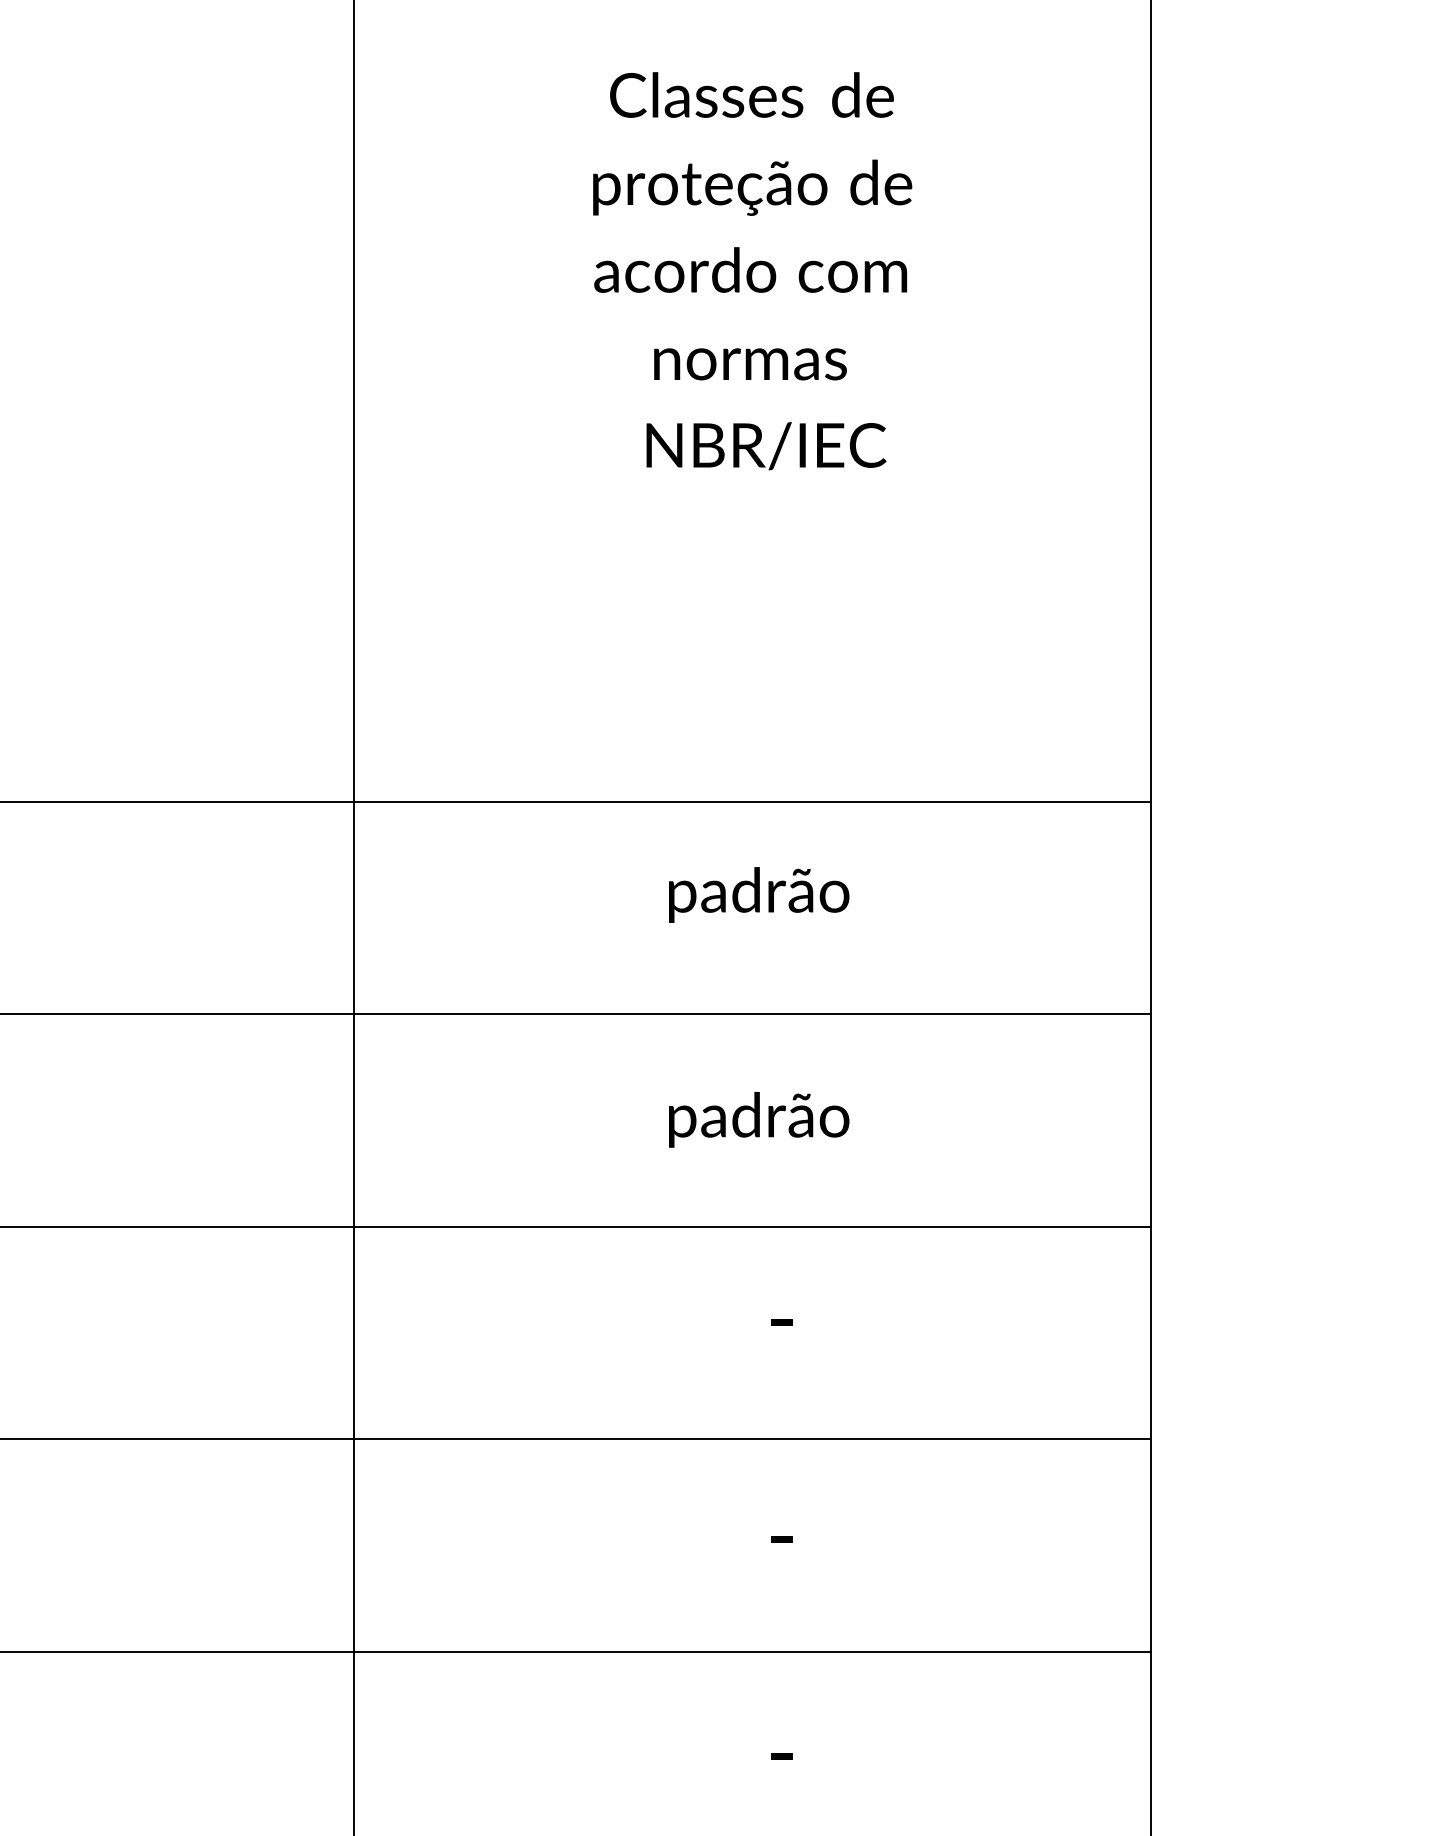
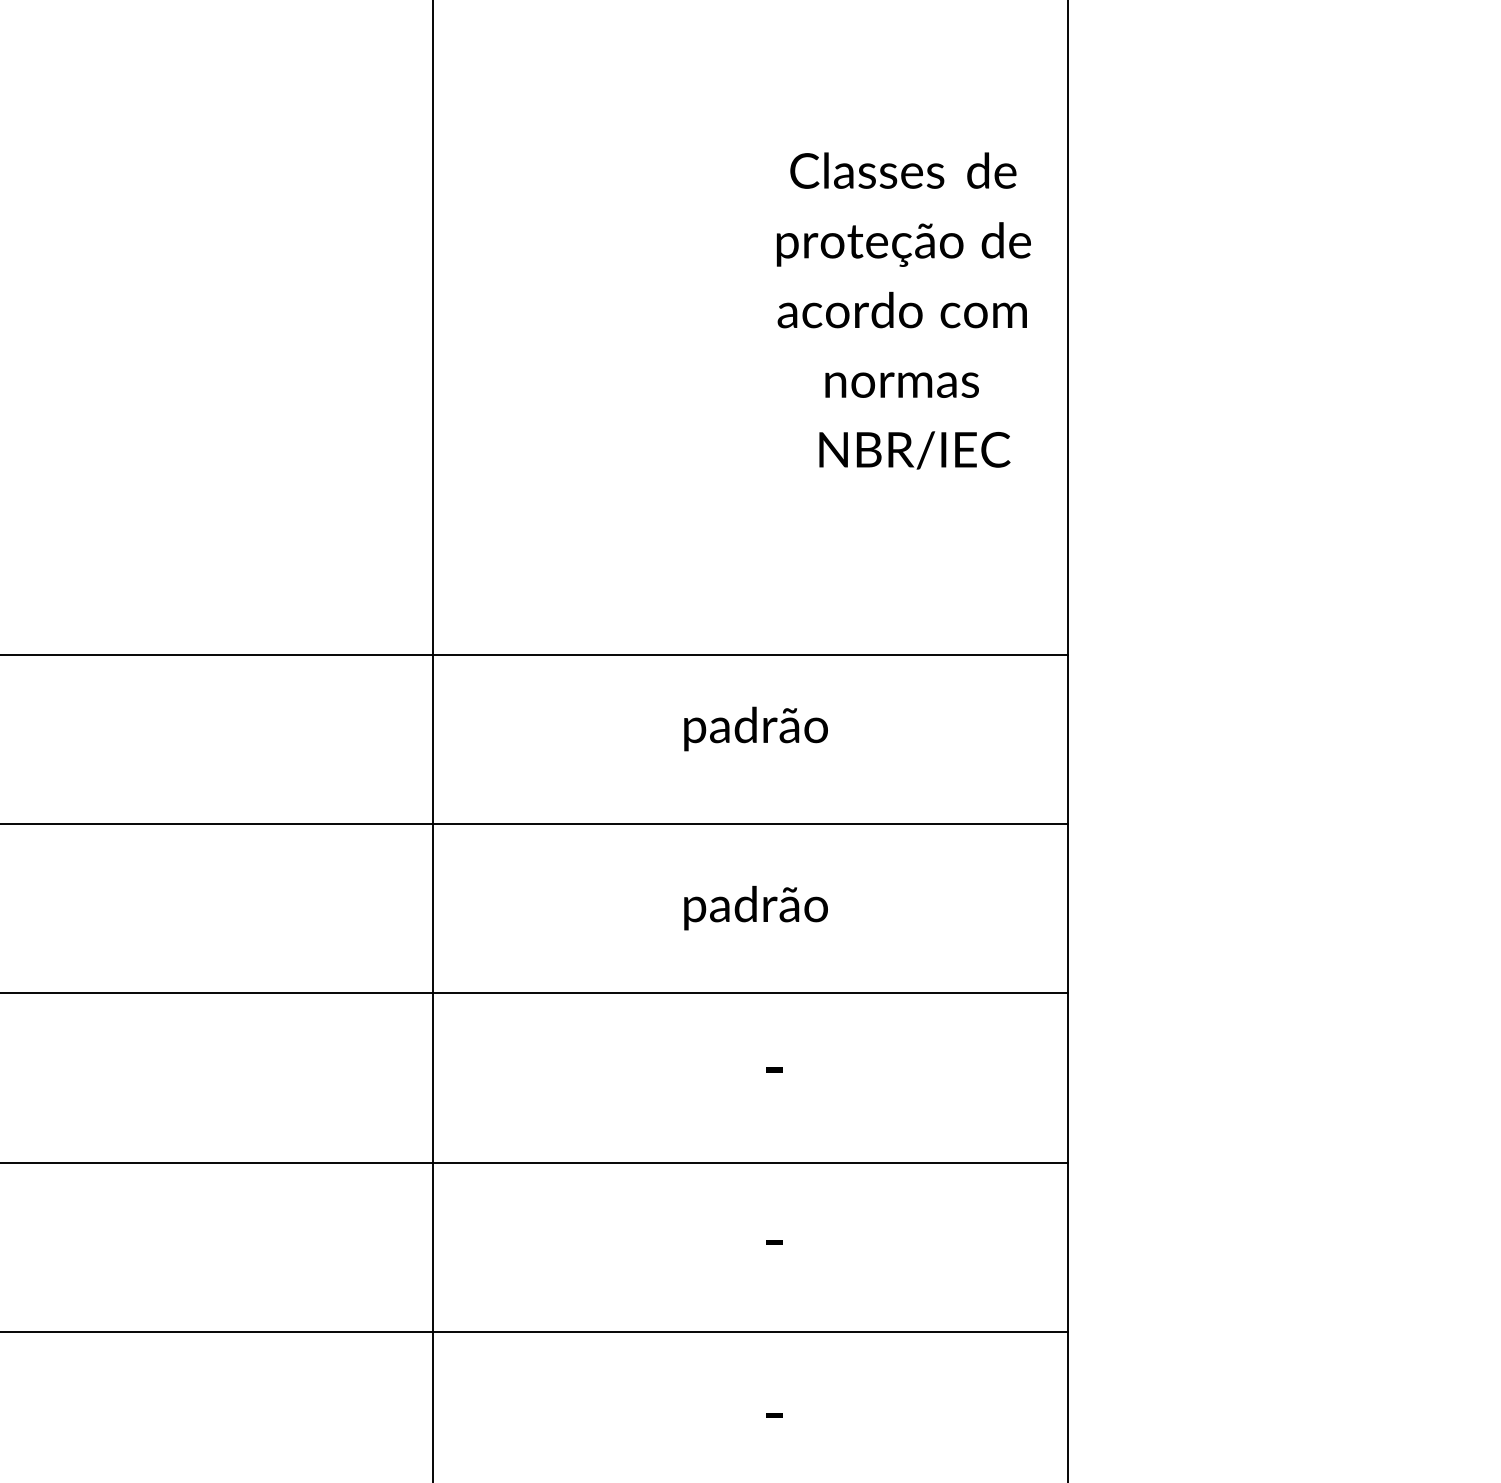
text: (752, 270) -> (903, 310), moved

